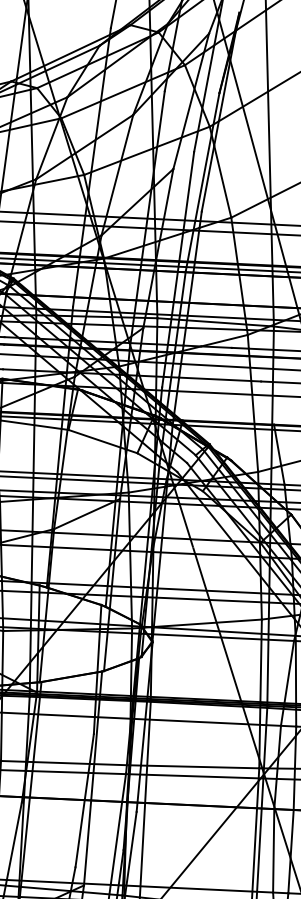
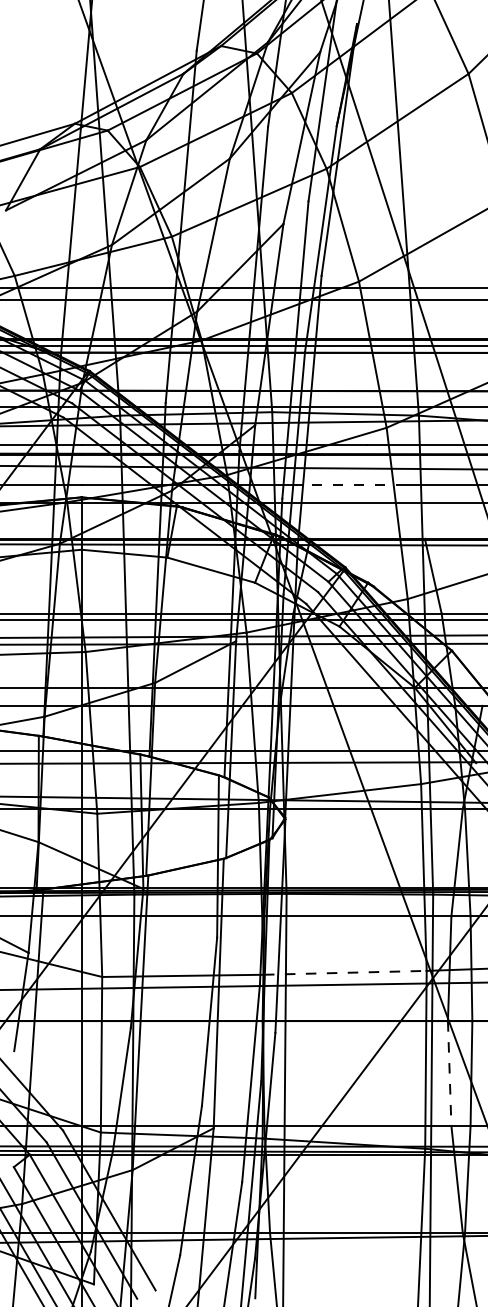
line: (220, 379) -> (354, 485), solid -> dashed
line: (194, 766) -> (345, 972), solid -> dashed
line: (273, 851) -> (449, 1074), solid -> dashed

